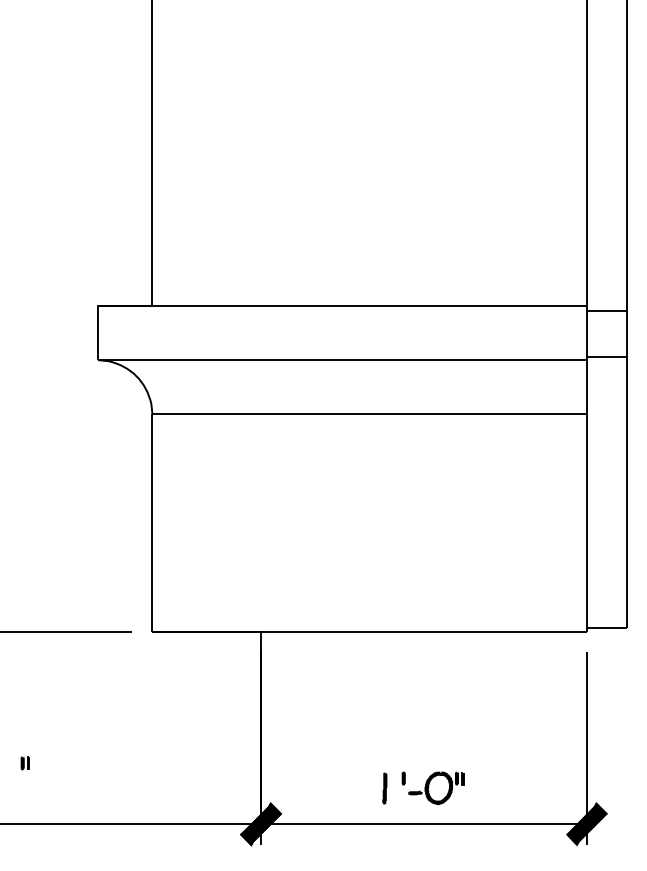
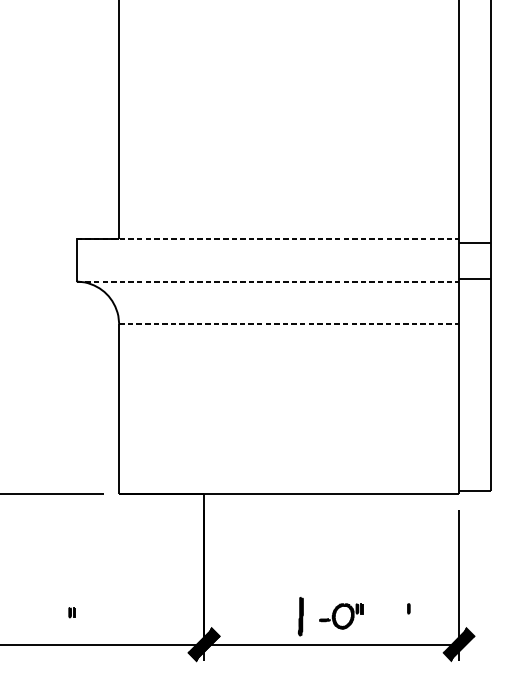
line: (342, 305) -> (267, 238), solid -> dashed
line: (342, 360) -> (267, 281), solid -> dashed
line: (370, 414) -> (289, 324), solid -> dashed
part: (24, 763) -> (71, 612), moved
part: (403, 778) -> (408, 608), moved
part: (384, 788) -> (300, 616), size x1.6

